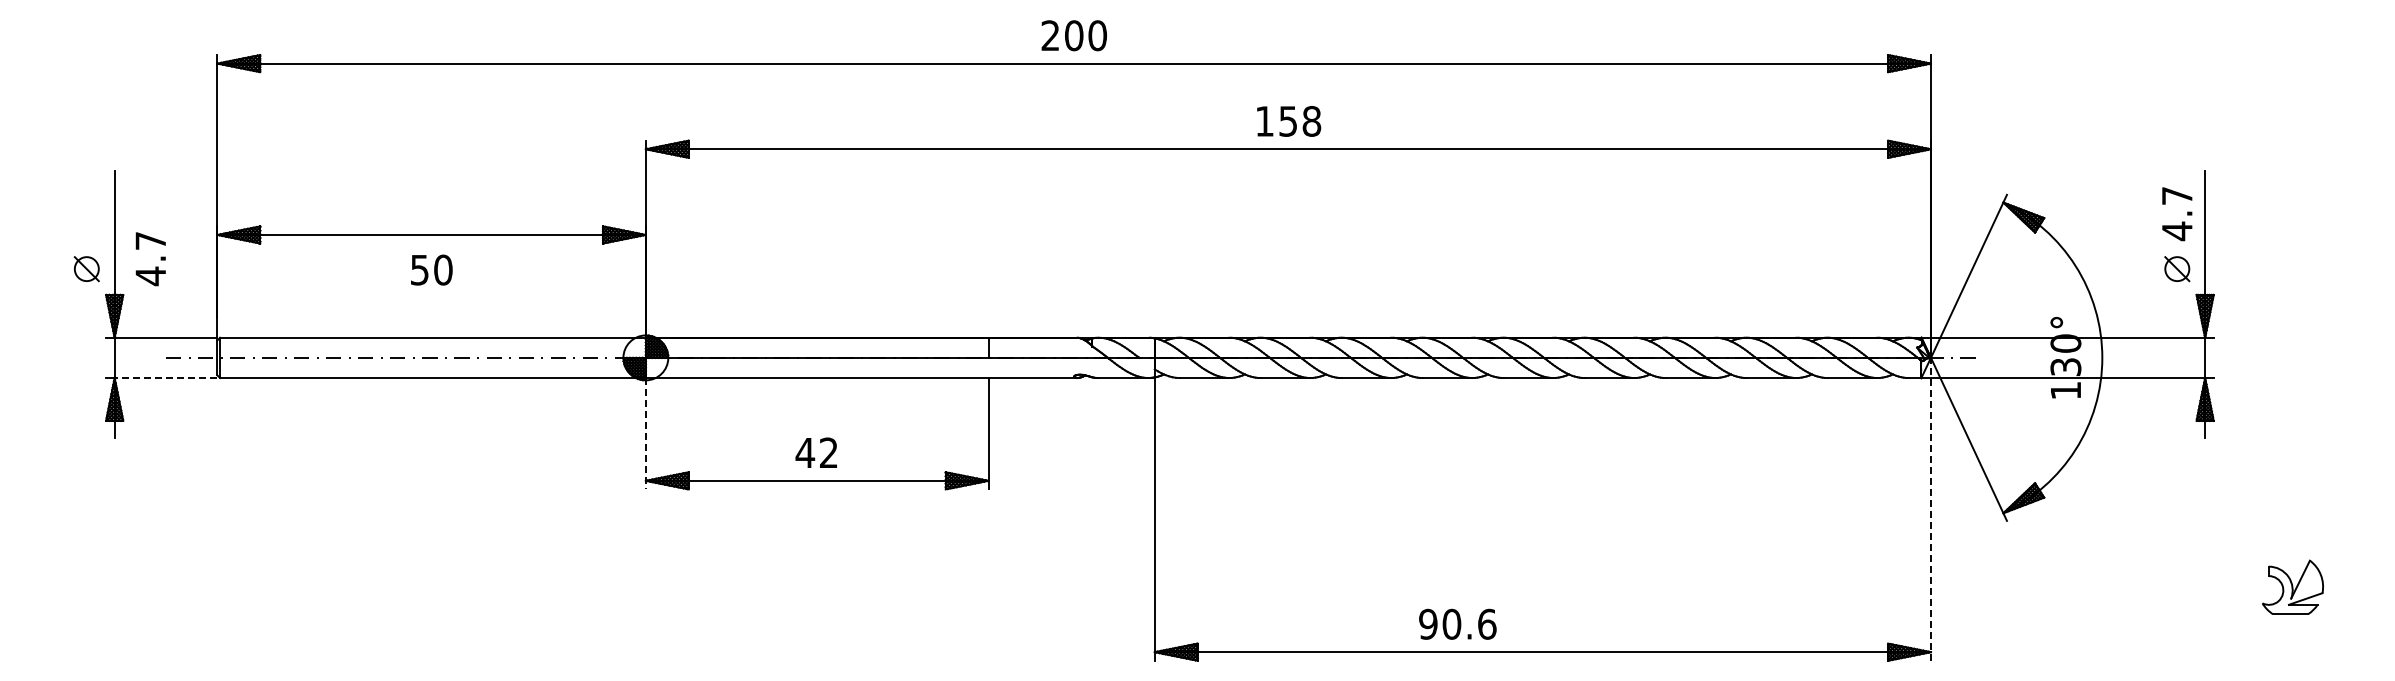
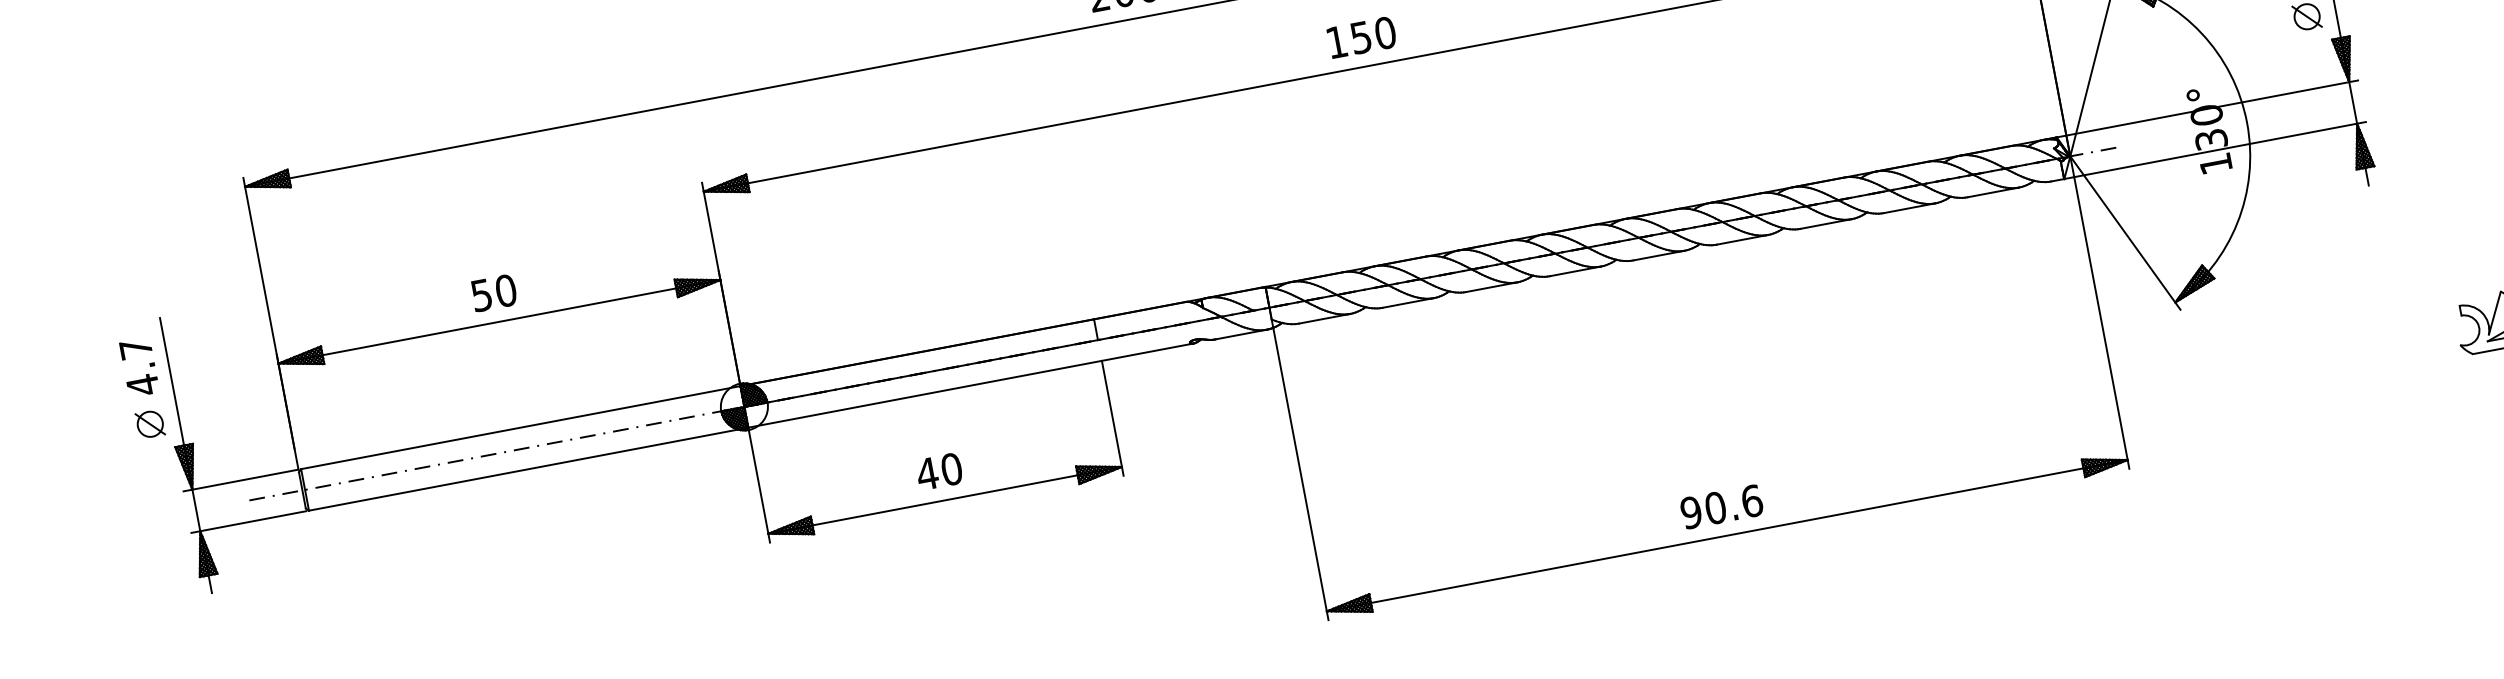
text: (1311, 121) -> (1385, 33), 158 -> 150
text: (150, 259) -> (139, 368), moved
text: (431, 269) -> (493, 292), moved
line: (165, 378) -> (252, 521), dashed -> solid
line: (645, 433) -> (758, 484), dashed -> solid
text: (828, 452) -> (951, 468), 42 -> 40
line: (1930, 508) -> (2099, 311), dashed -> solid
text: (1457, 623) -> (1721, 506), moved

